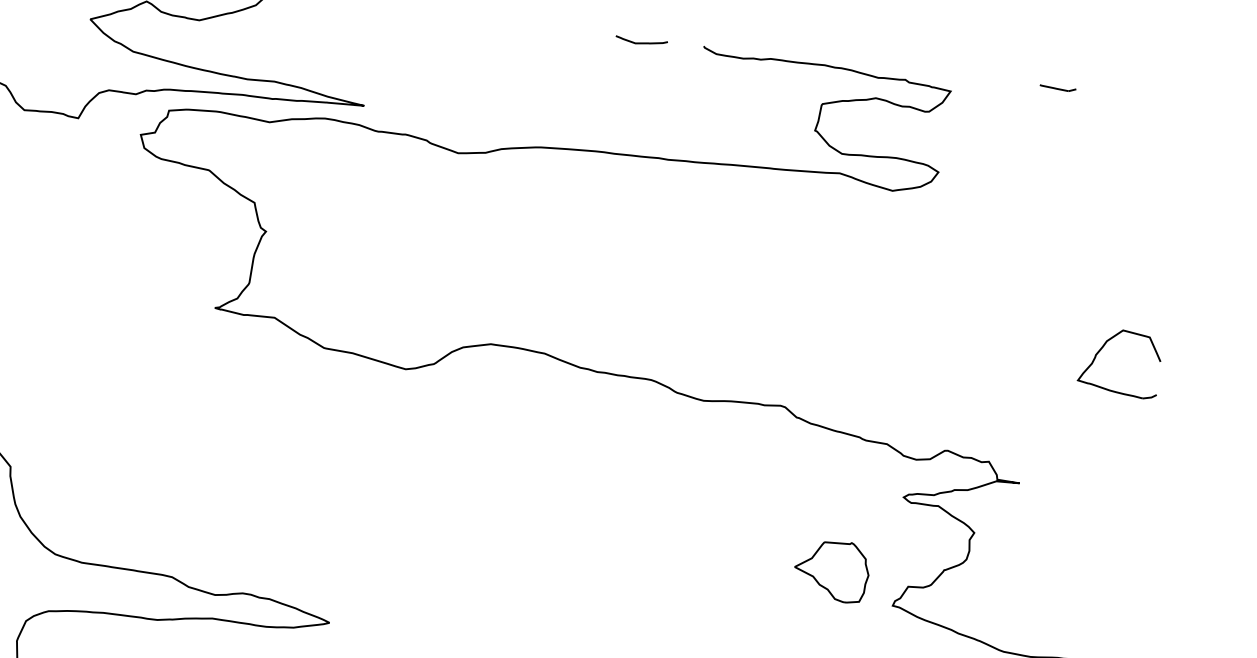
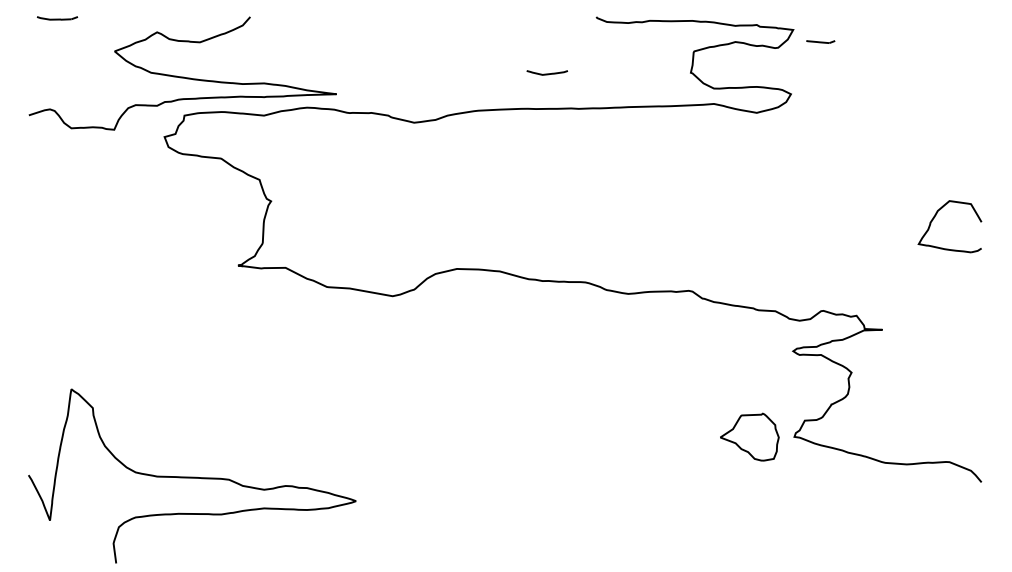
curve: (640, 42) -> (546, 73), moved
part: (1057, 87) -> (820, 41), moved
part: (831, 569) -> (749, 436), moved

